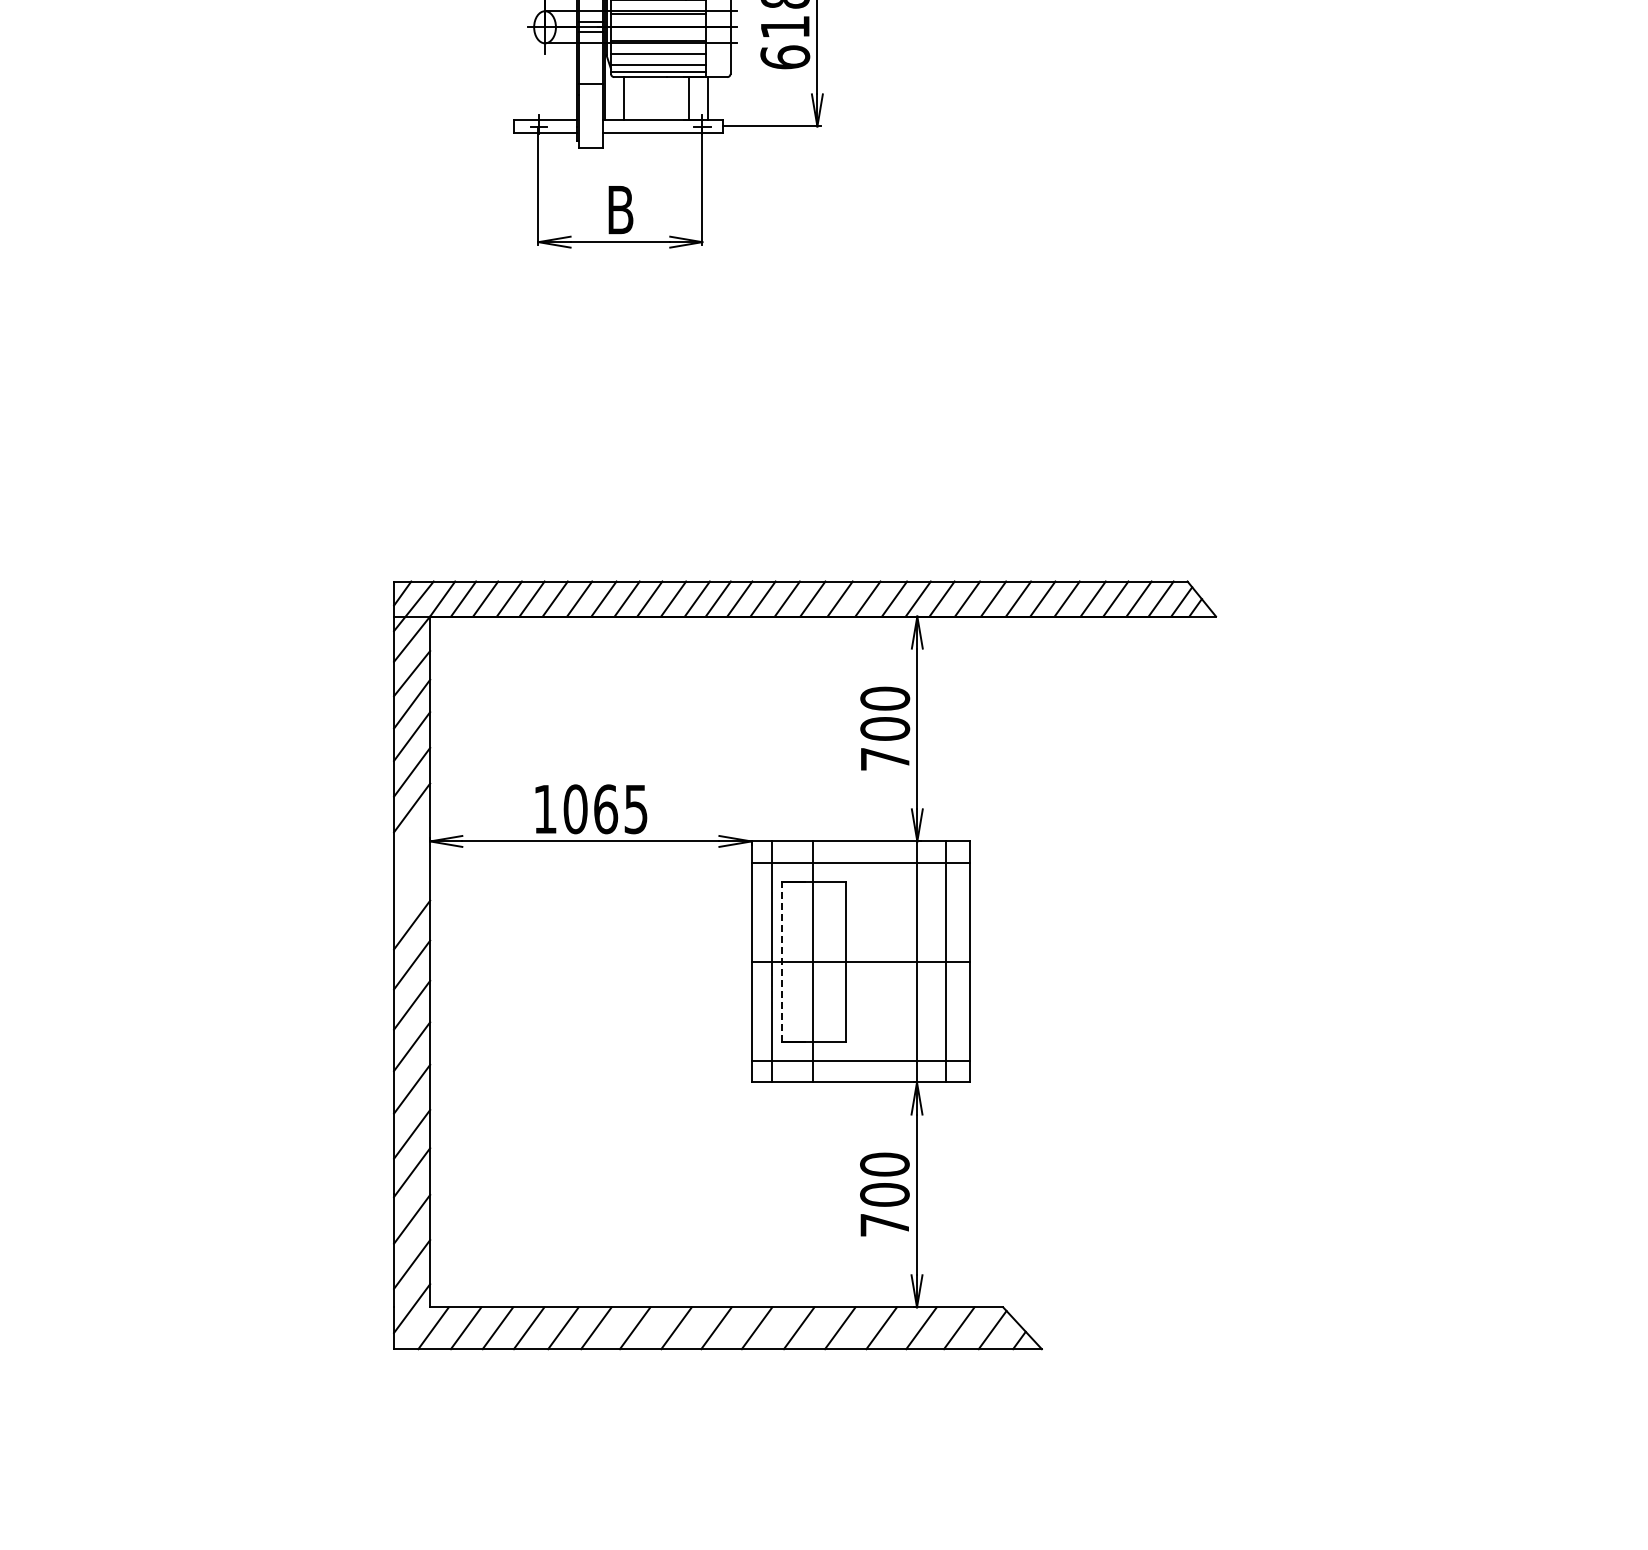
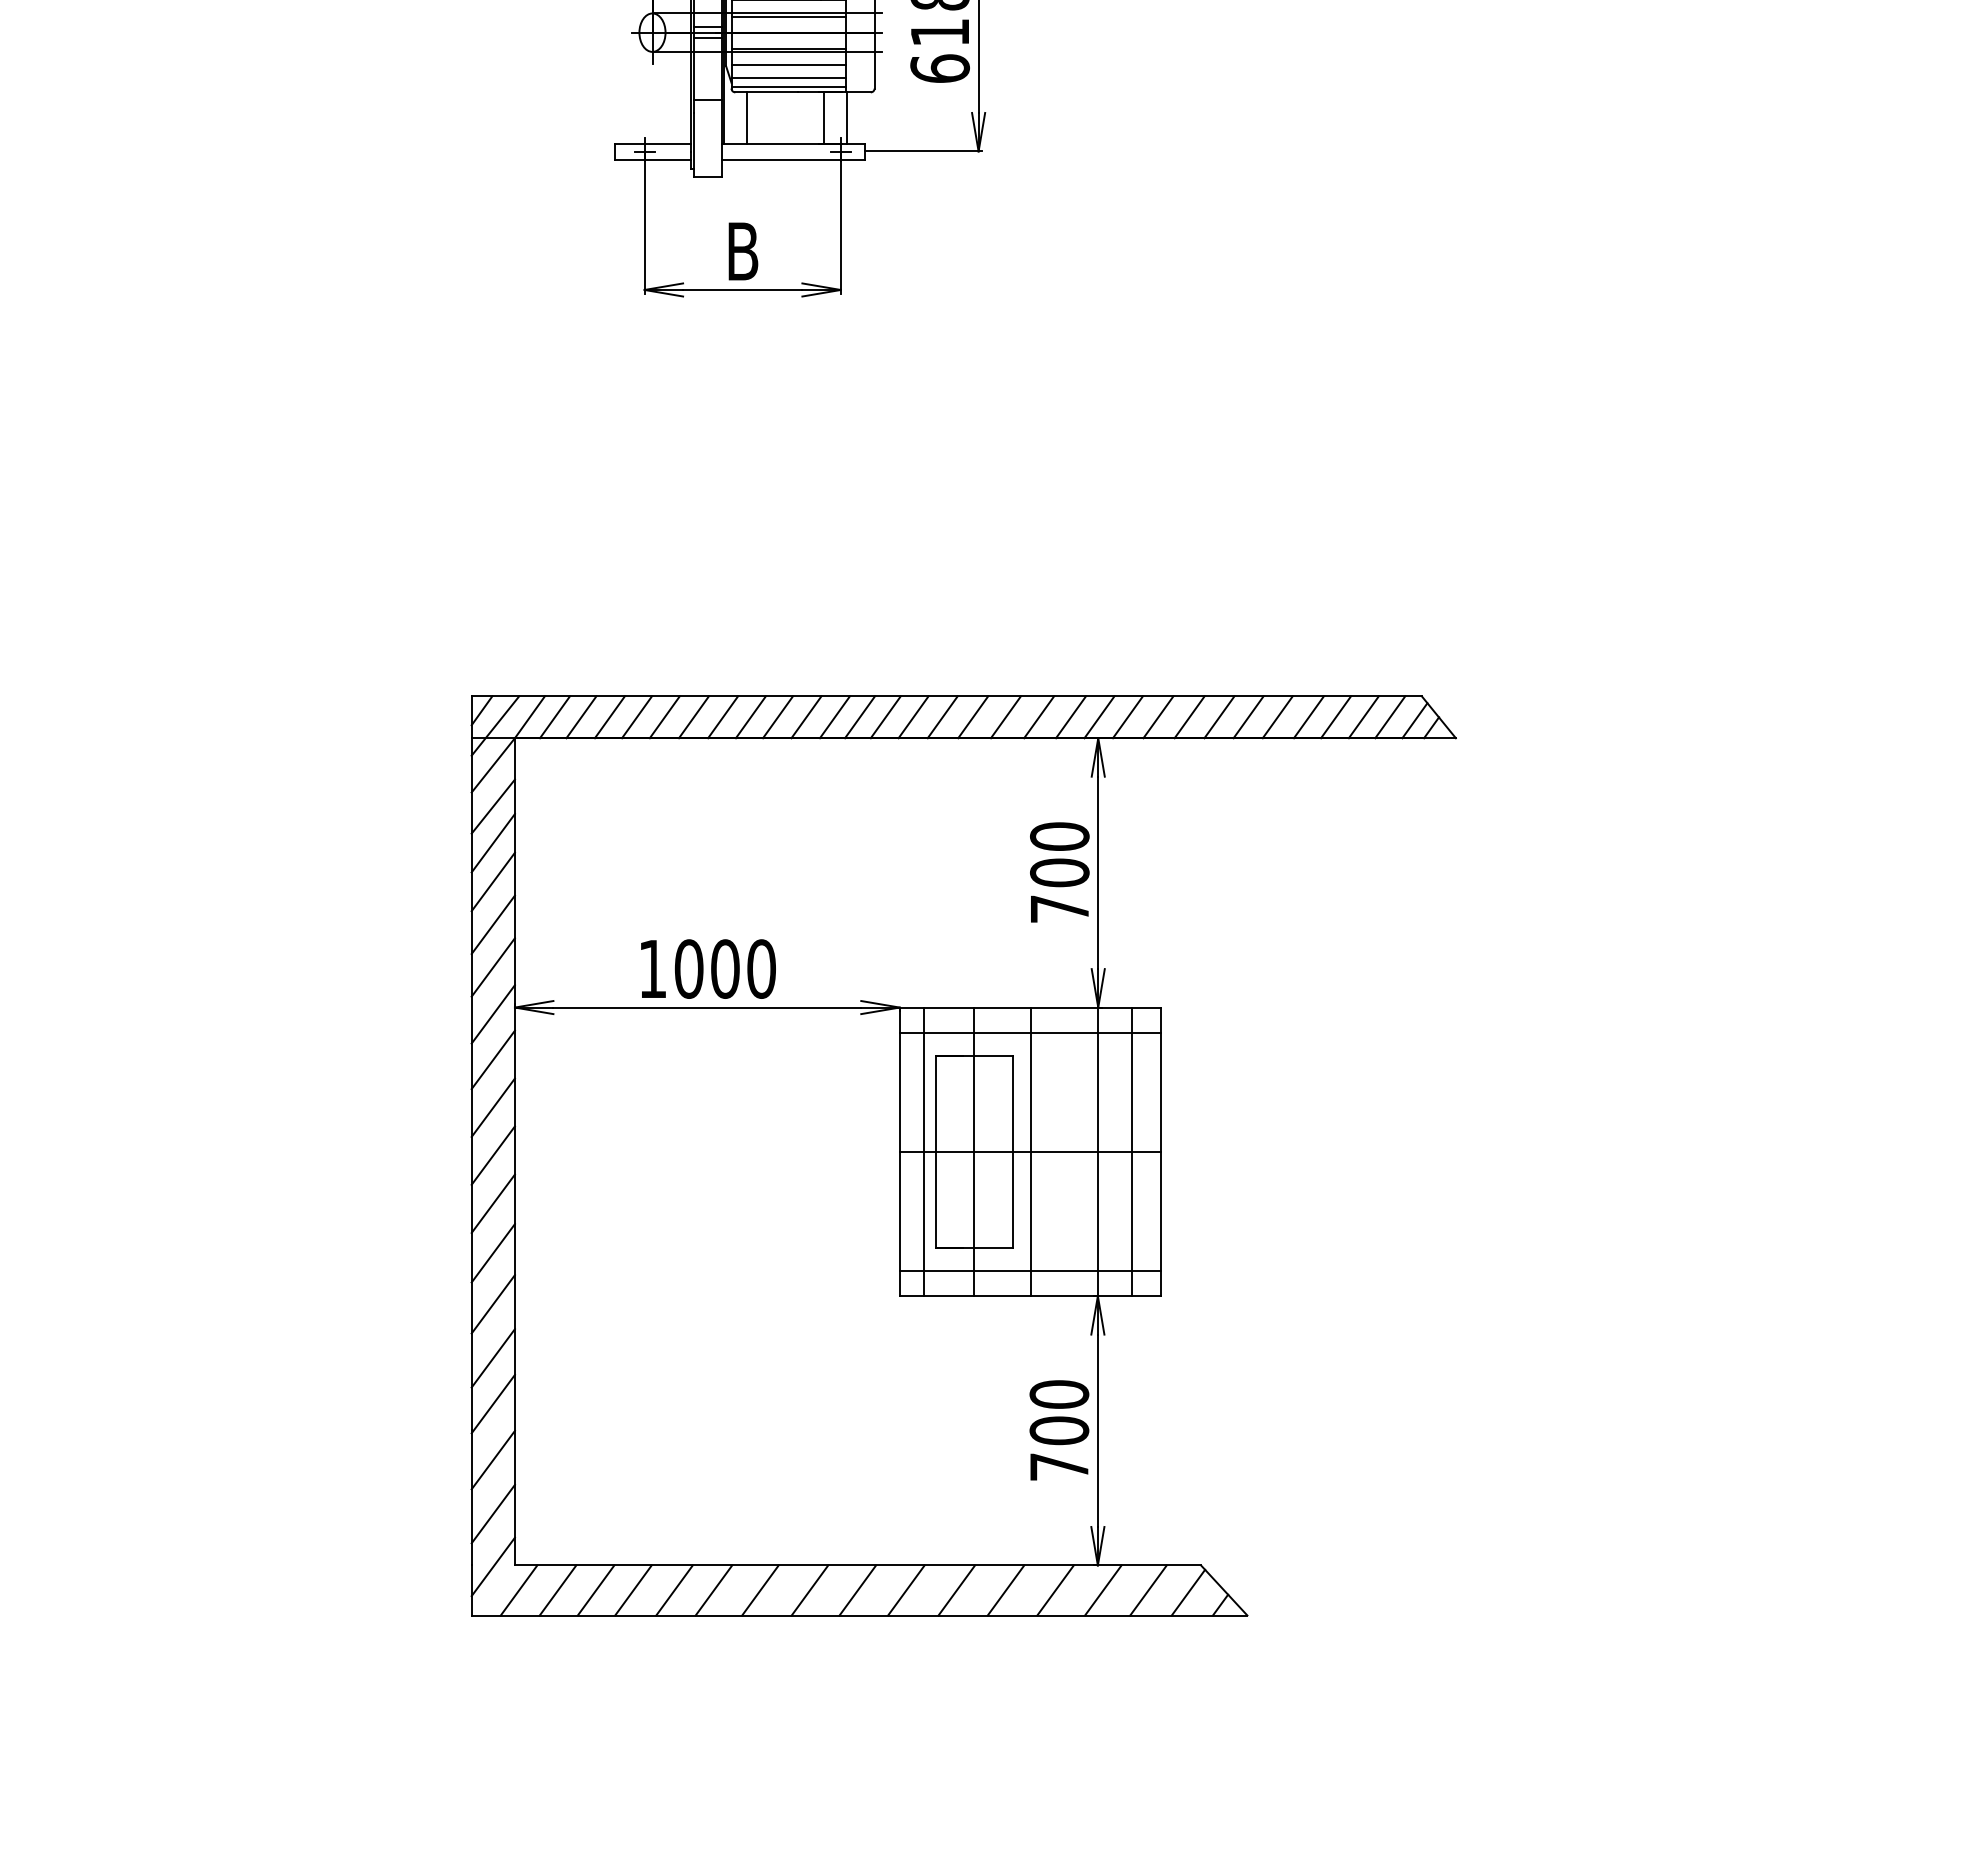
text: (621, 809) -> (744, 969), 1065 -> 1000
line: (412, 846) -> (493, 1013), added
line: (412, 884) -> (493, 1059), added
line: (782, 961) -> (936, 1151), dashed -> solid
line: (860, 961) -> (1030, 1151), added

